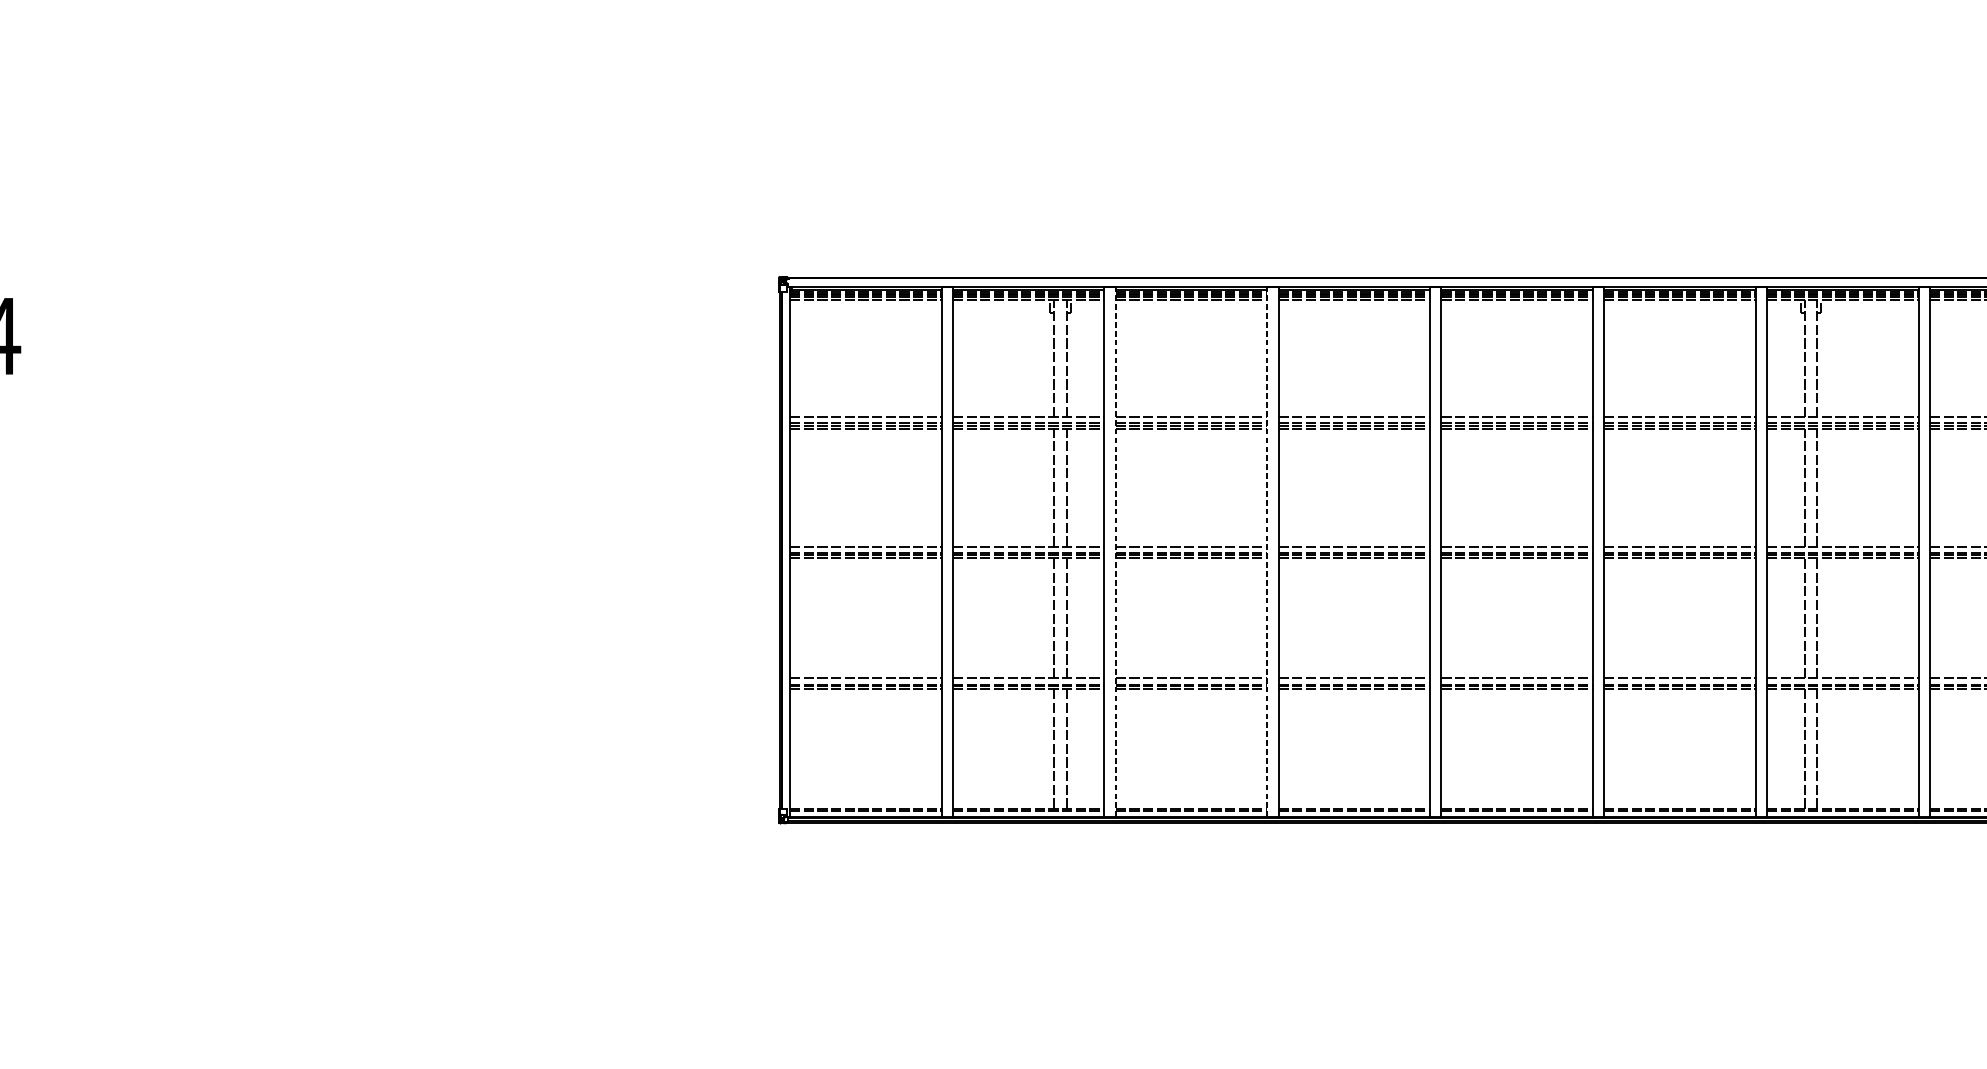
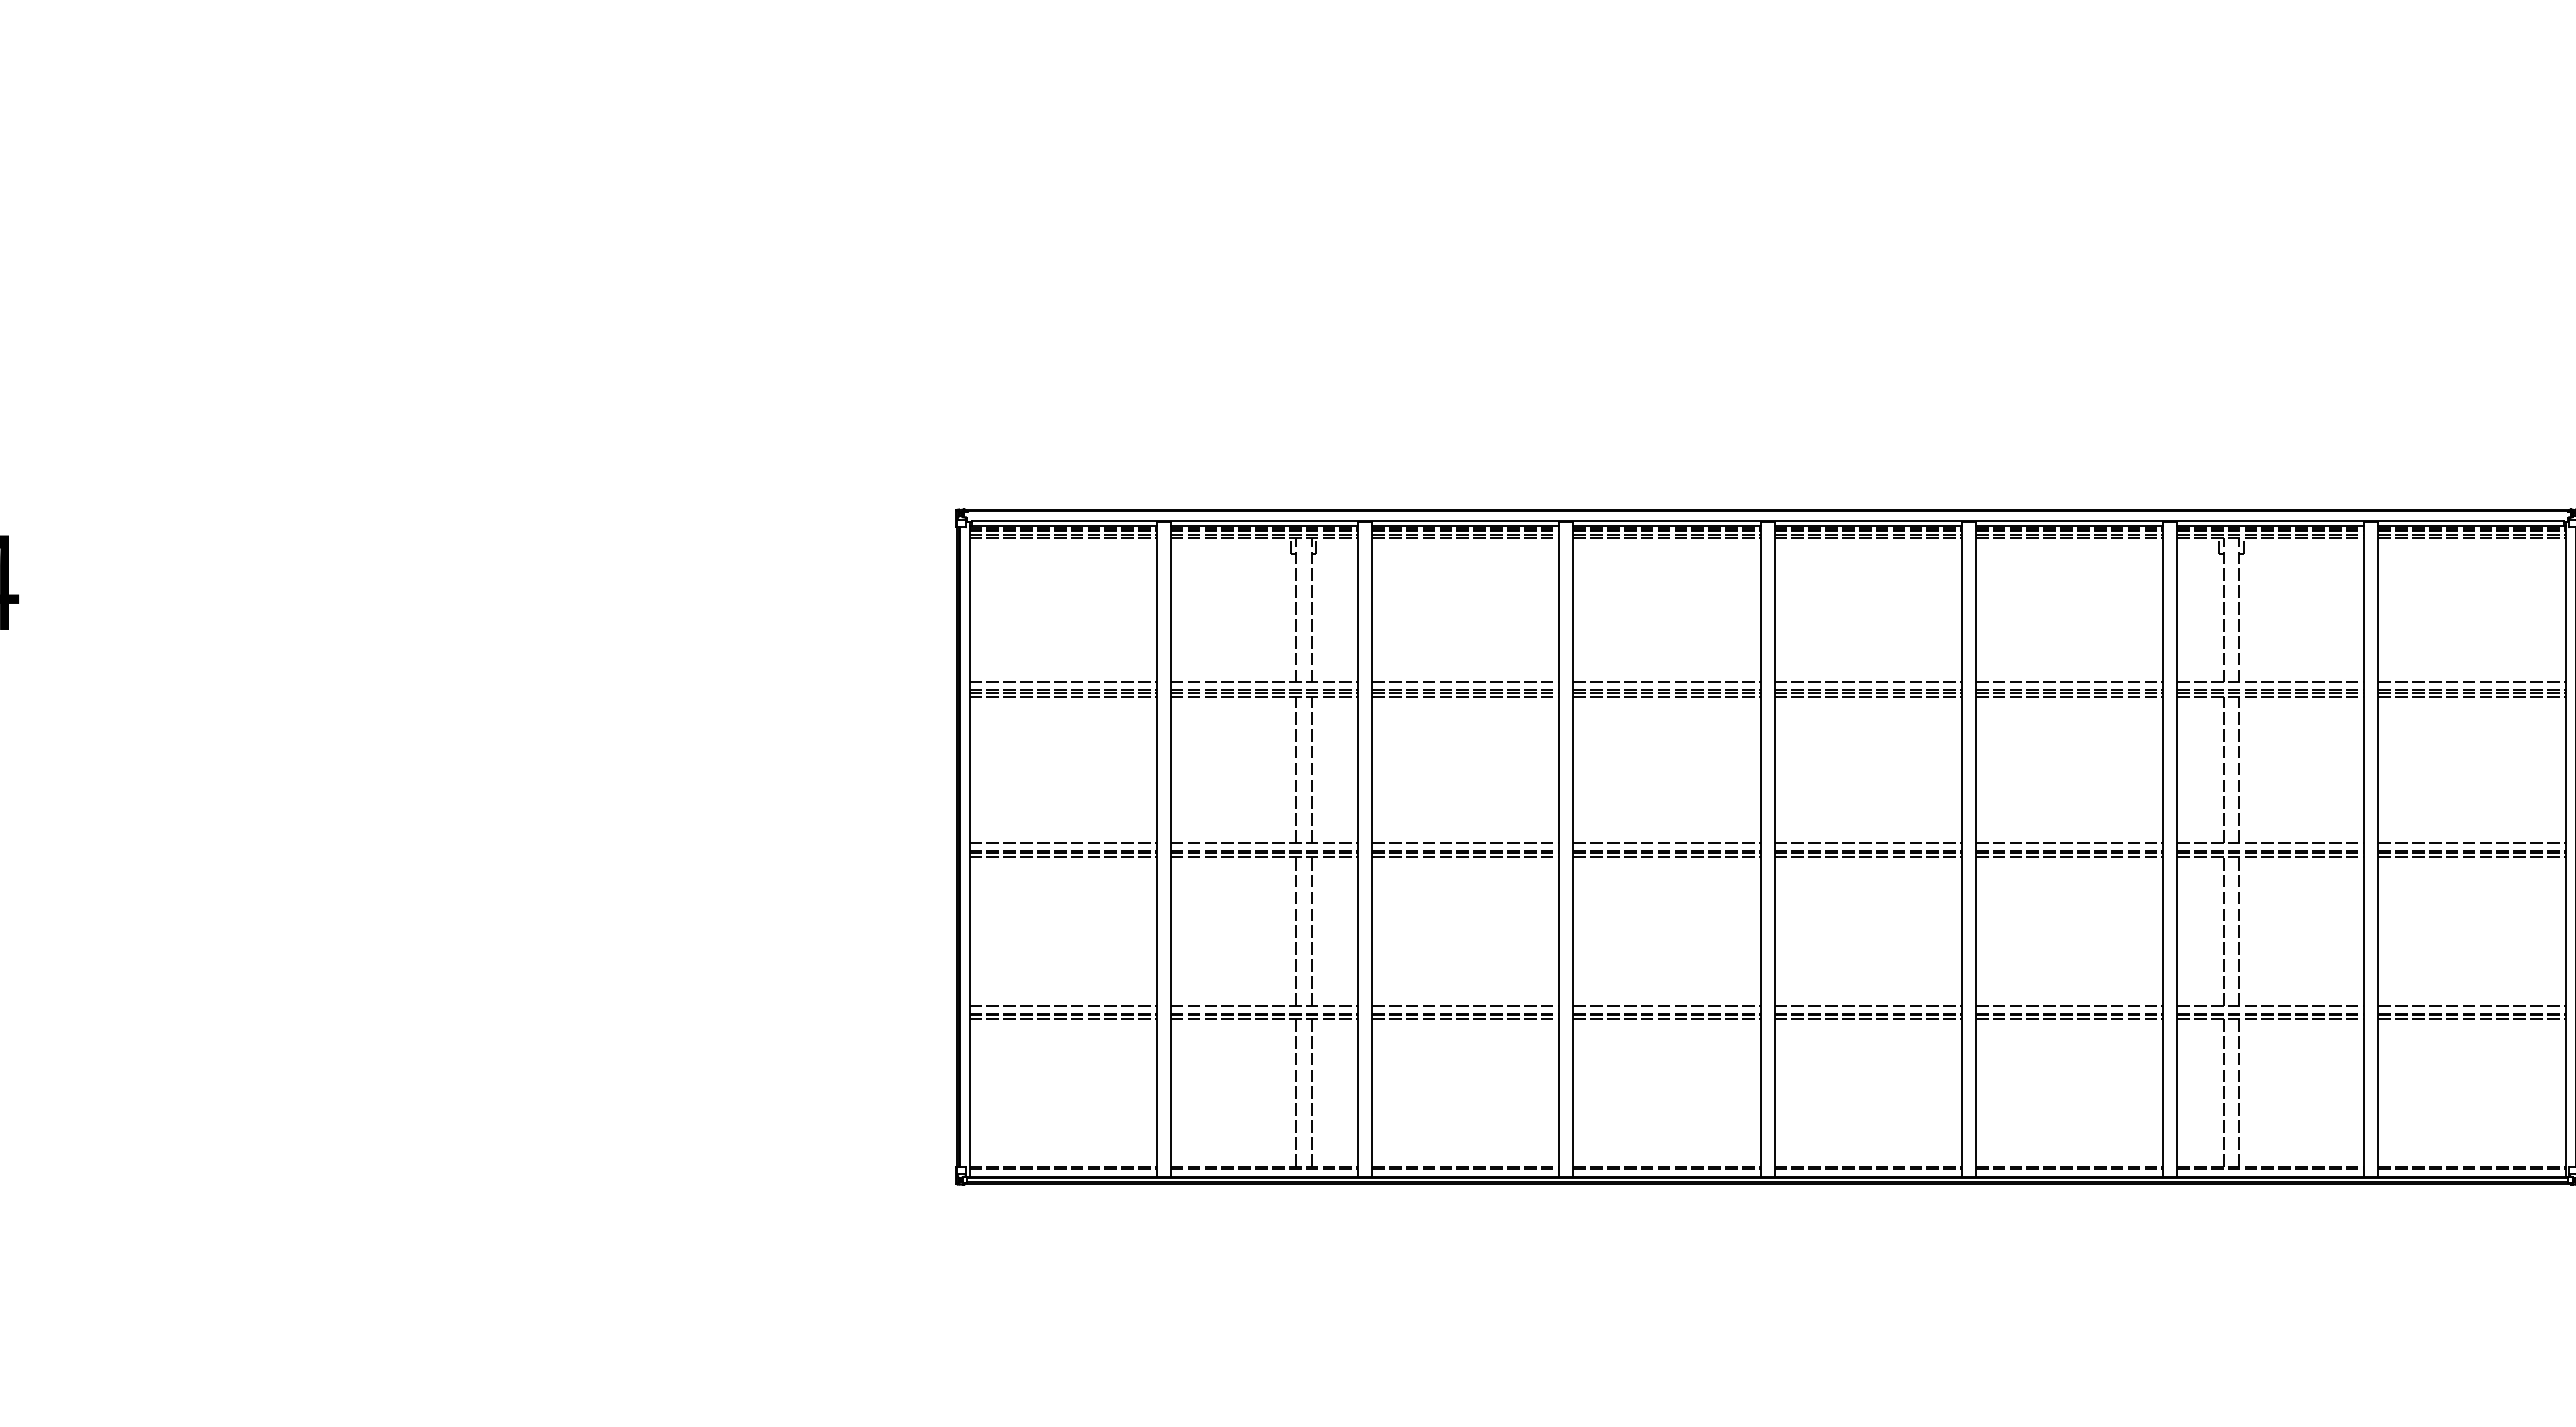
line: (1116, 552) -> (1372, 849), dashed -> solid
line: (1267, 552) -> (1559, 849), dashed -> solid

